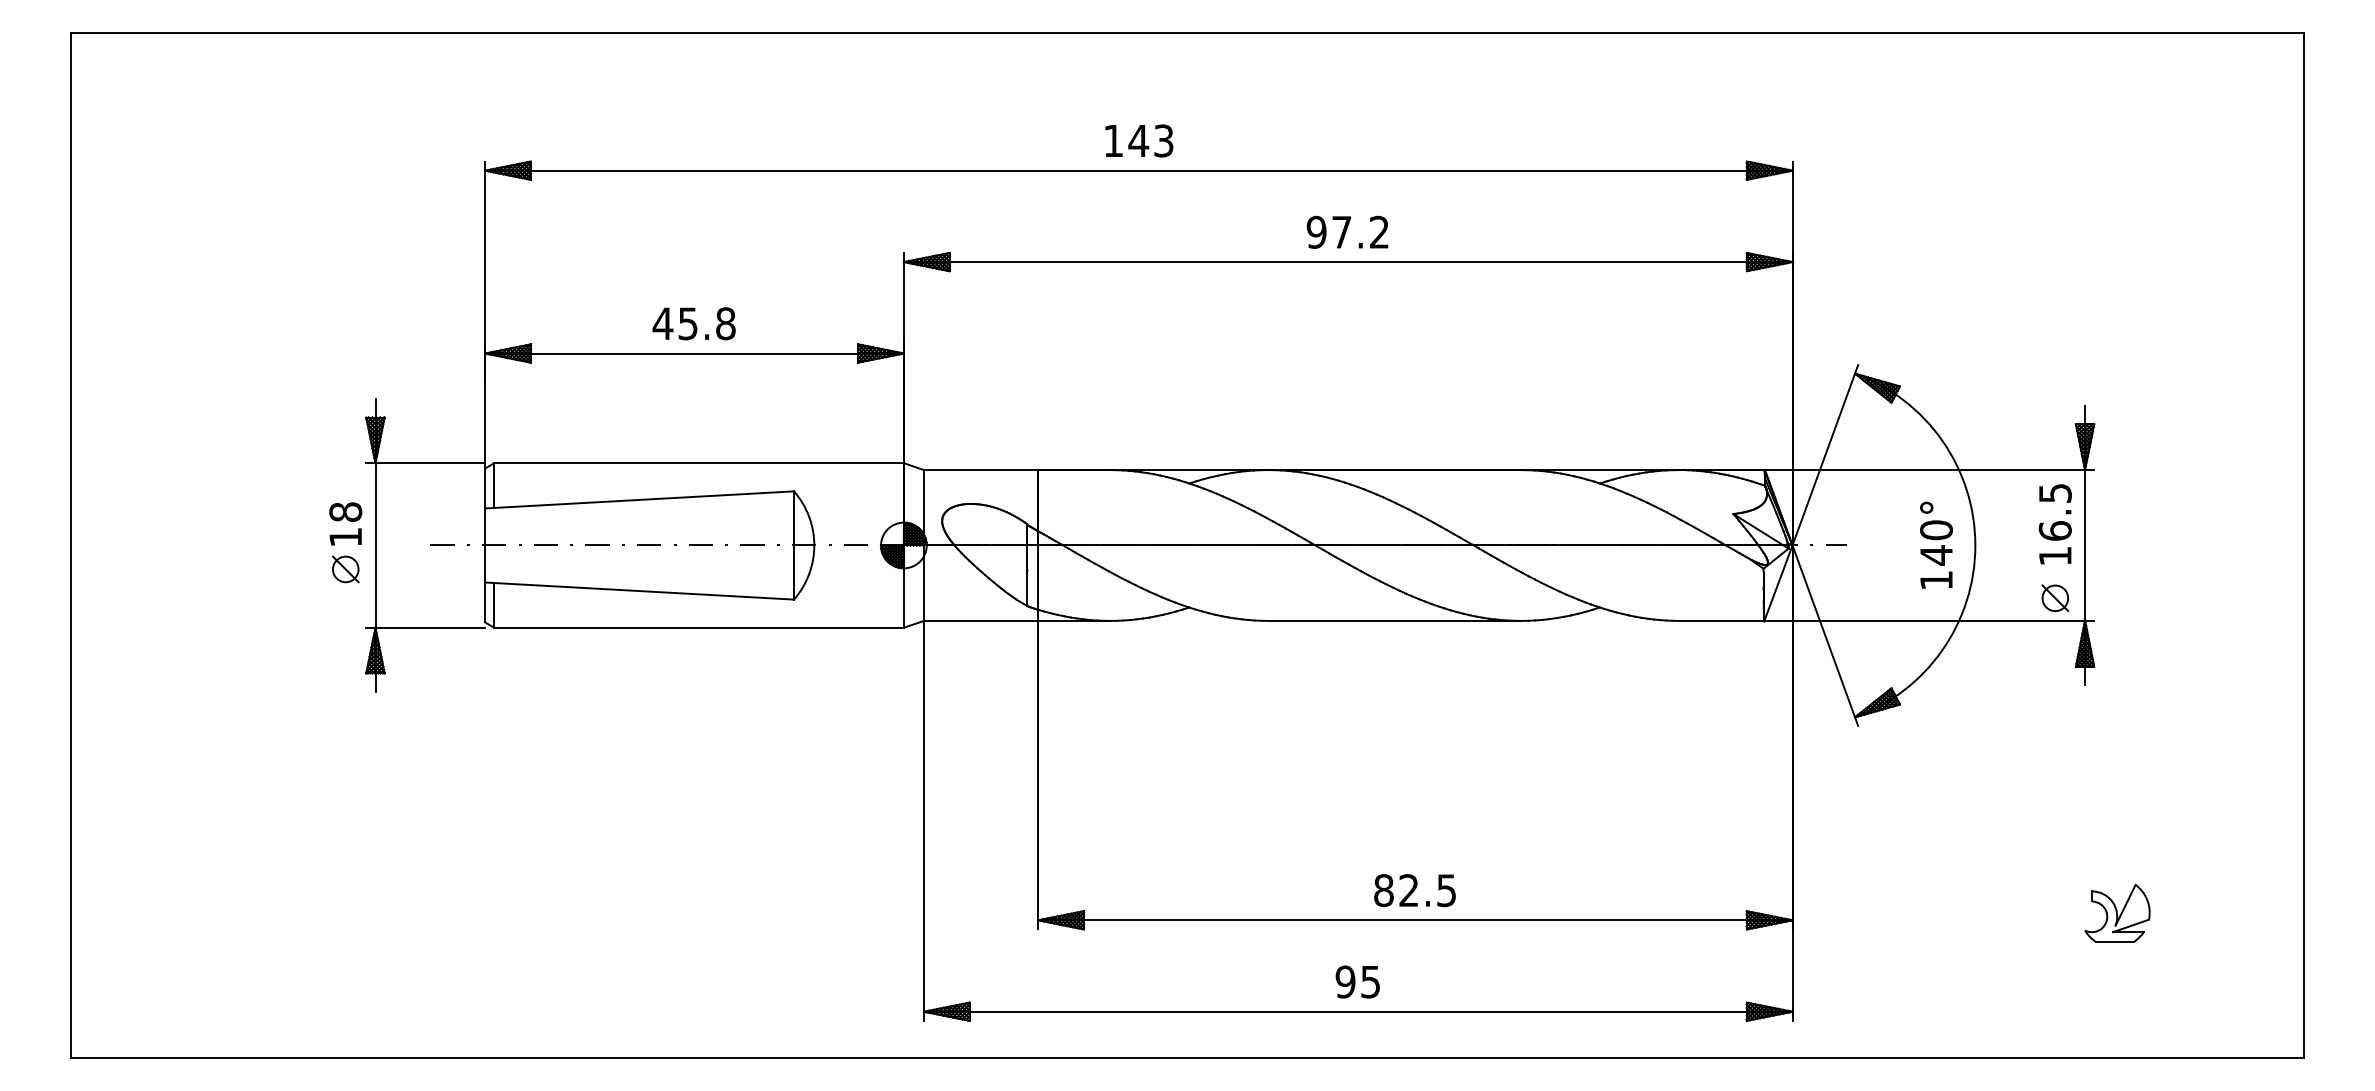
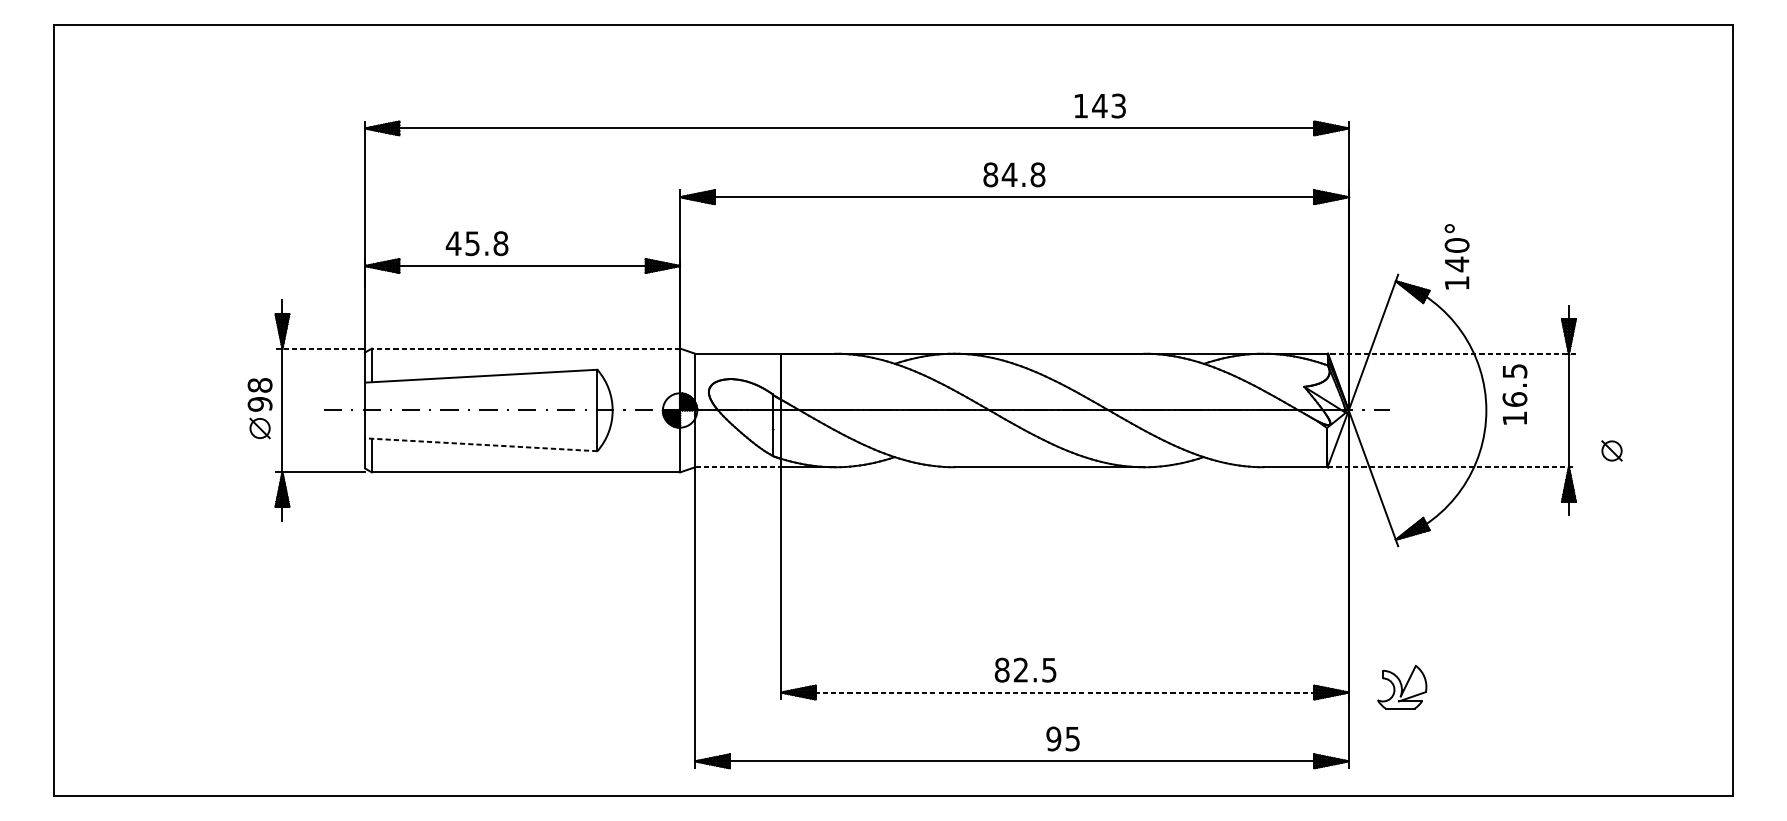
text: (1139, 140) -> (1100, 105), moved
text: (1347, 231) -> (1013, 174), 97.2 -> 84.8
text: (693, 323) -> (476, 243), moved
line: (426, 463) -> (320, 348), solid -> dashed
line: (699, 463) -> (526, 348), solid -> dashed
line: (1929, 470) -> (1451, 354), solid -> dashed
text: (2054, 524) -> (1514, 394), moved
text: (345, 537) -> (259, 404), 18 -> 98
text: (1936, 544) -> (1457, 256), moved
line: (639, 591) -> (481, 445), solid -> dashed
part: (2055, 598) -> (1612, 451), moved
line: (981, 620) -> (738, 466), solid -> dashed
line: (1929, 620) -> (1451, 466), solid -> dashed
text: (1414, 890) -> (1025, 670), moved
part: (2117, 912) -> (1402, 686), moved
line: (1415, 920) -> (1065, 692), solid -> dashed
text: (1357, 981) -> (1062, 738), moved

